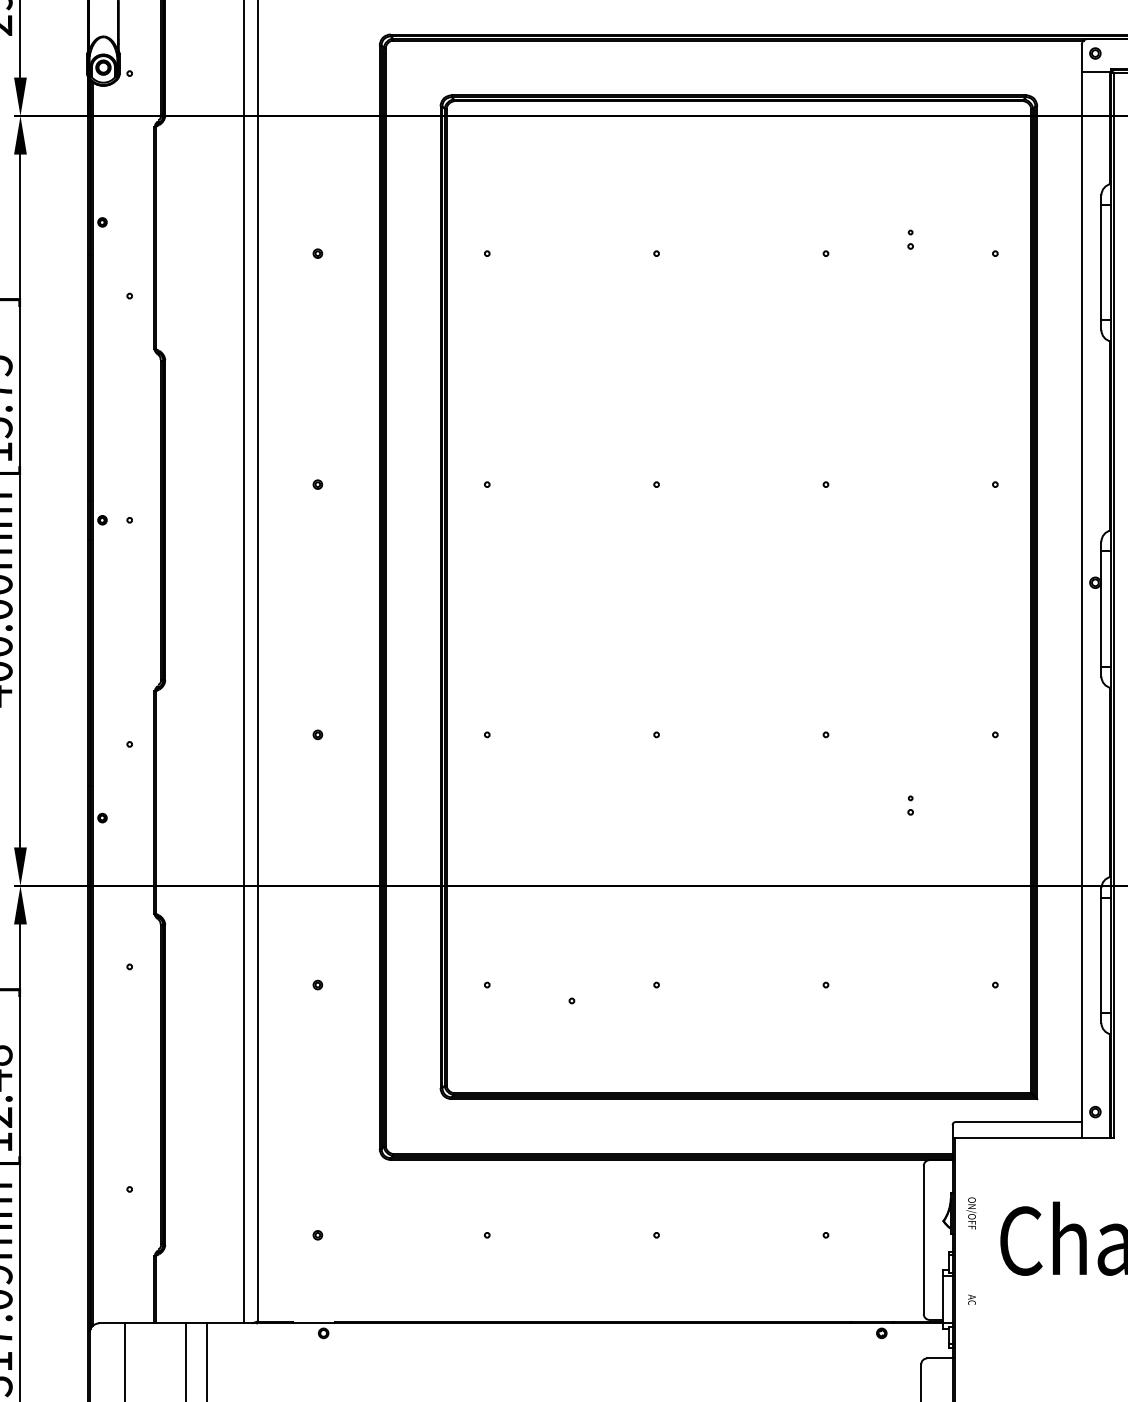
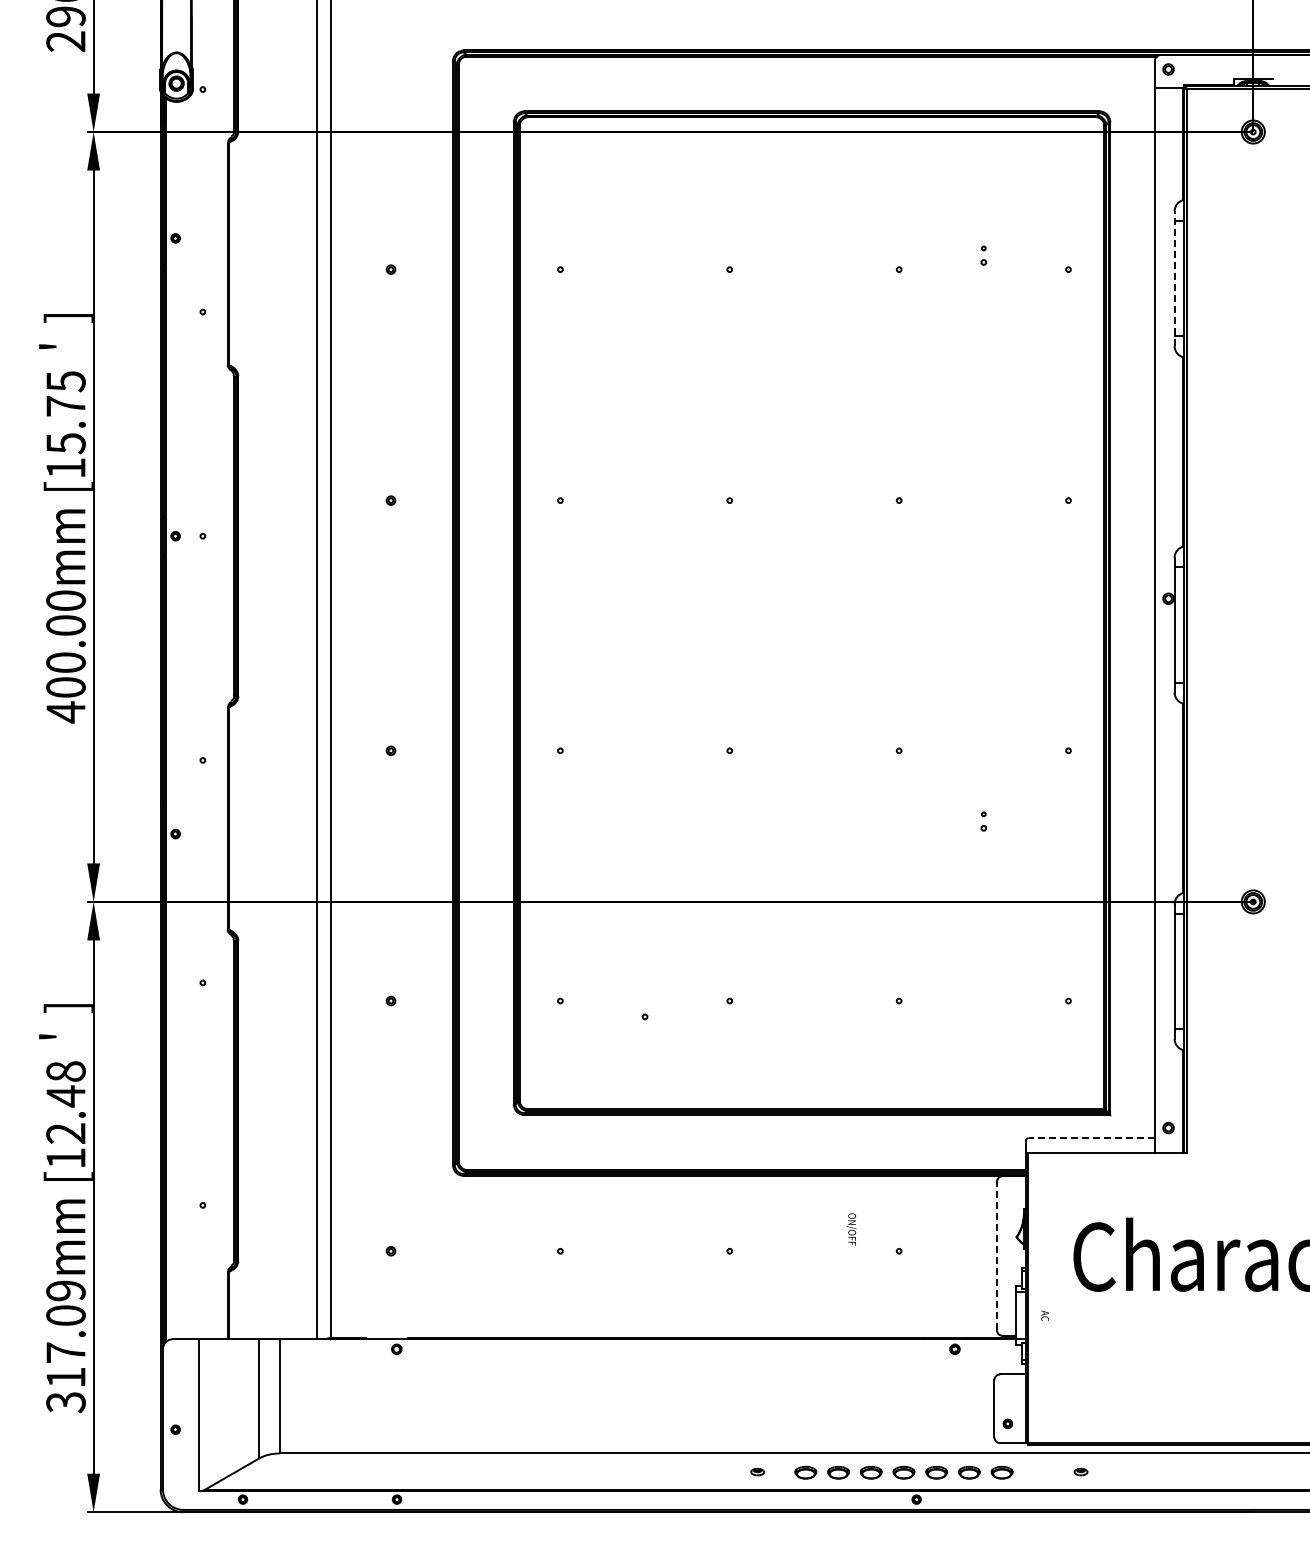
line: (1101, 262) -> (1174, 278), solid -> dashed
line: (1018, 1122) -> (1091, 1138), solid -> dashed
text: (971, 1213) -> (851, 1229), moved
line: (923, 1239) -> (996, 1255), solid -> dashed

